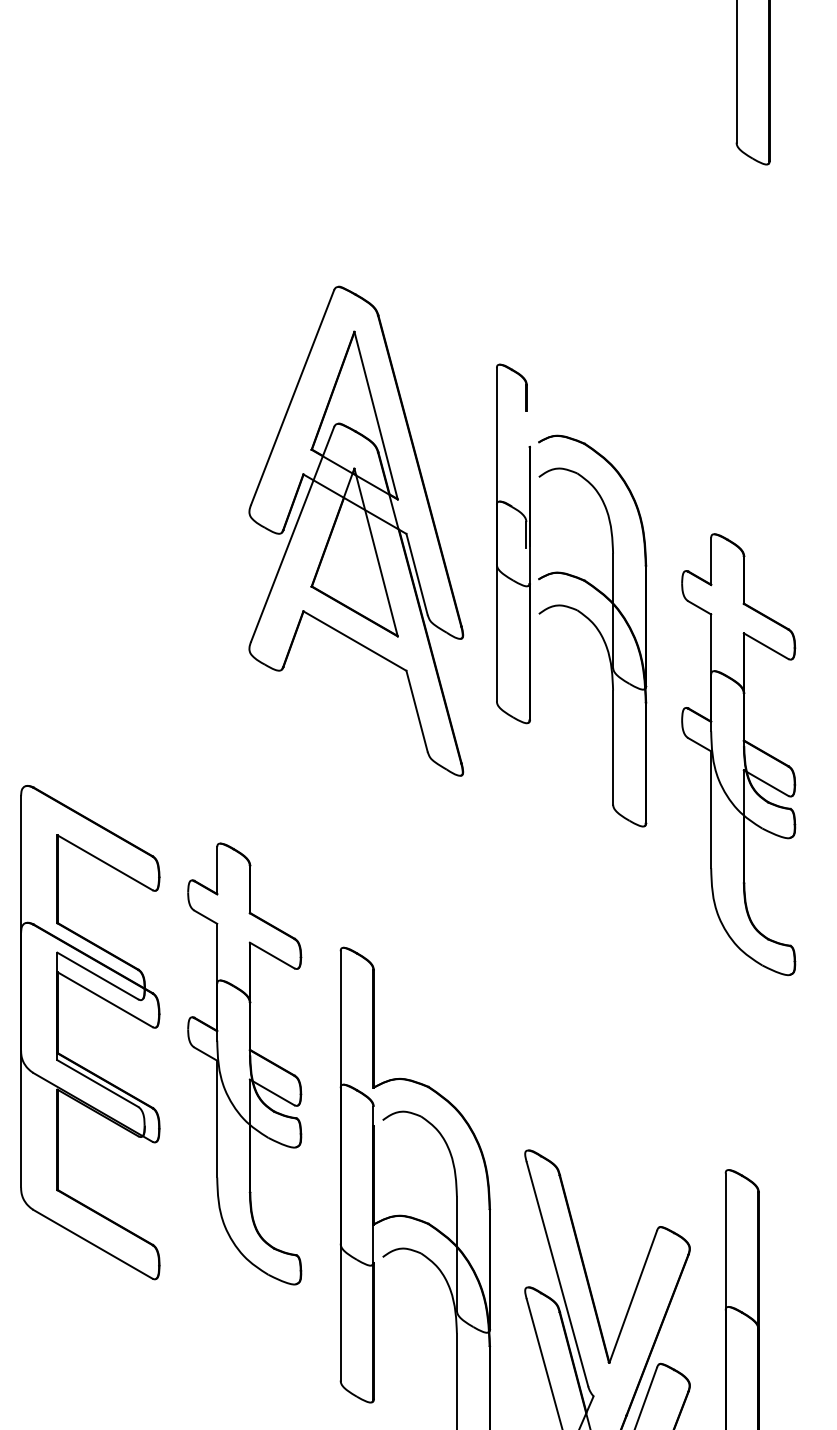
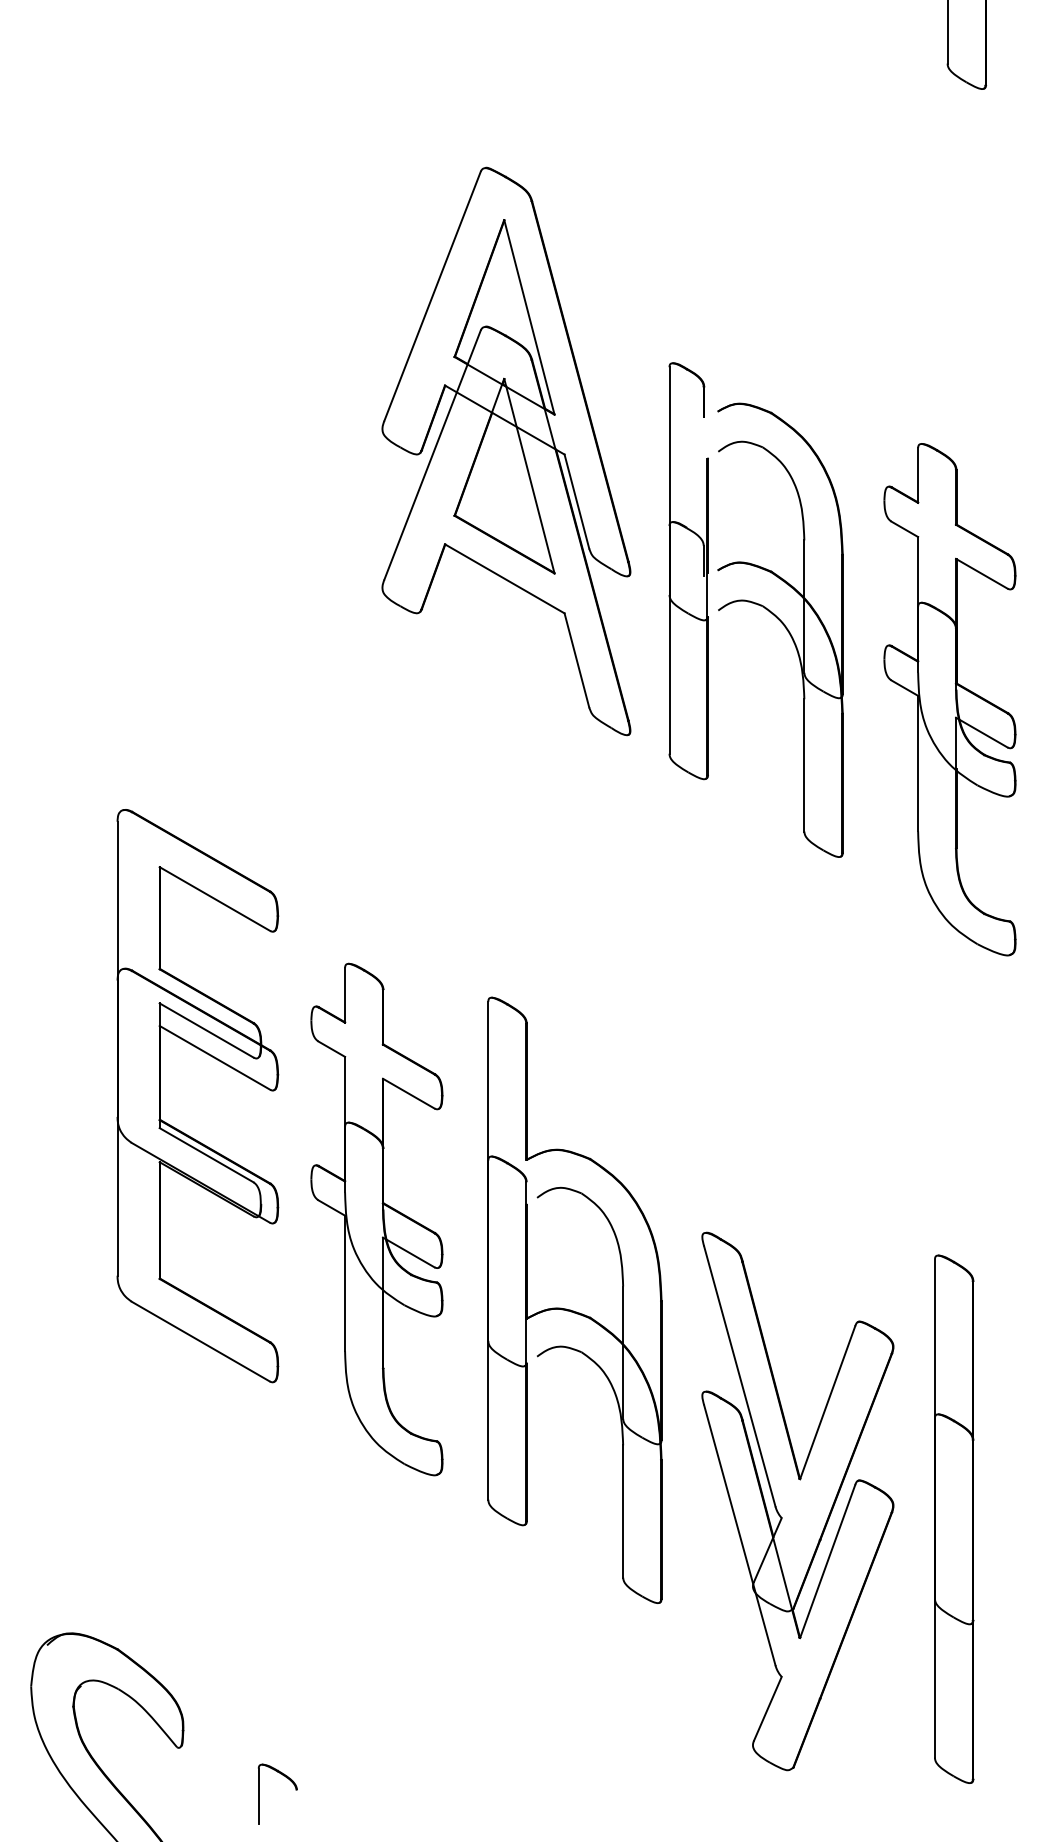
part: (356, 531) -> (506, 451), moved
part: (526, 544) -> (703, 571), moved
part: (738, 754) -> (949, 699), moved
part: (244, 1063) -> (376, 1219), moved

